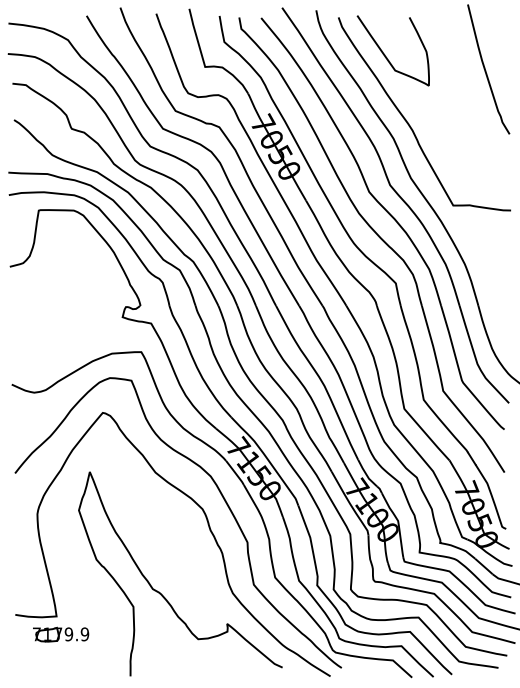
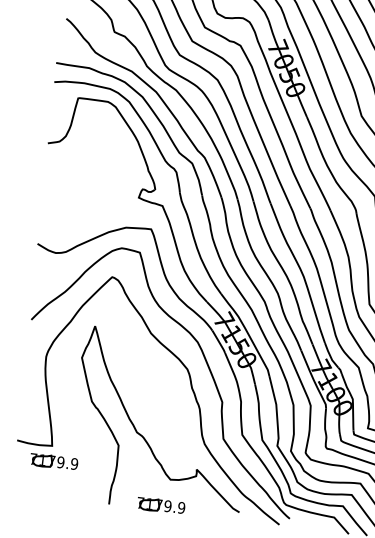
part: (191, 670) -> (161, 505), added

